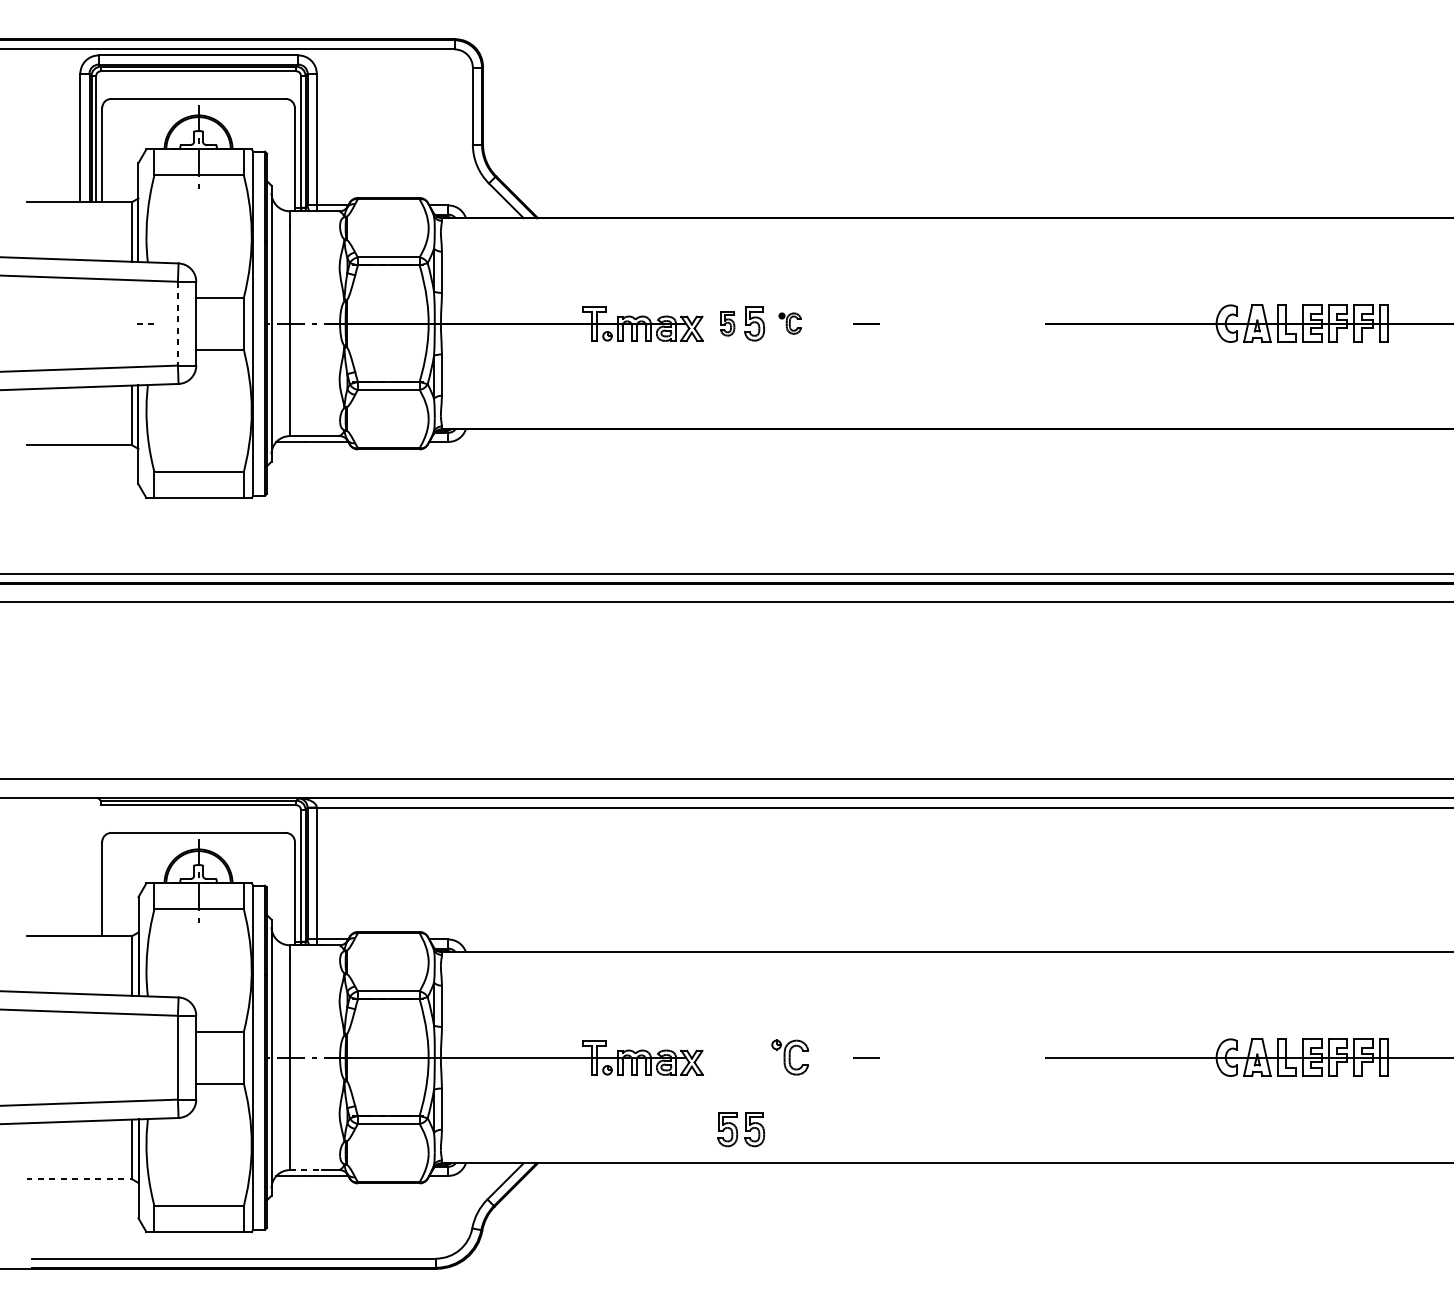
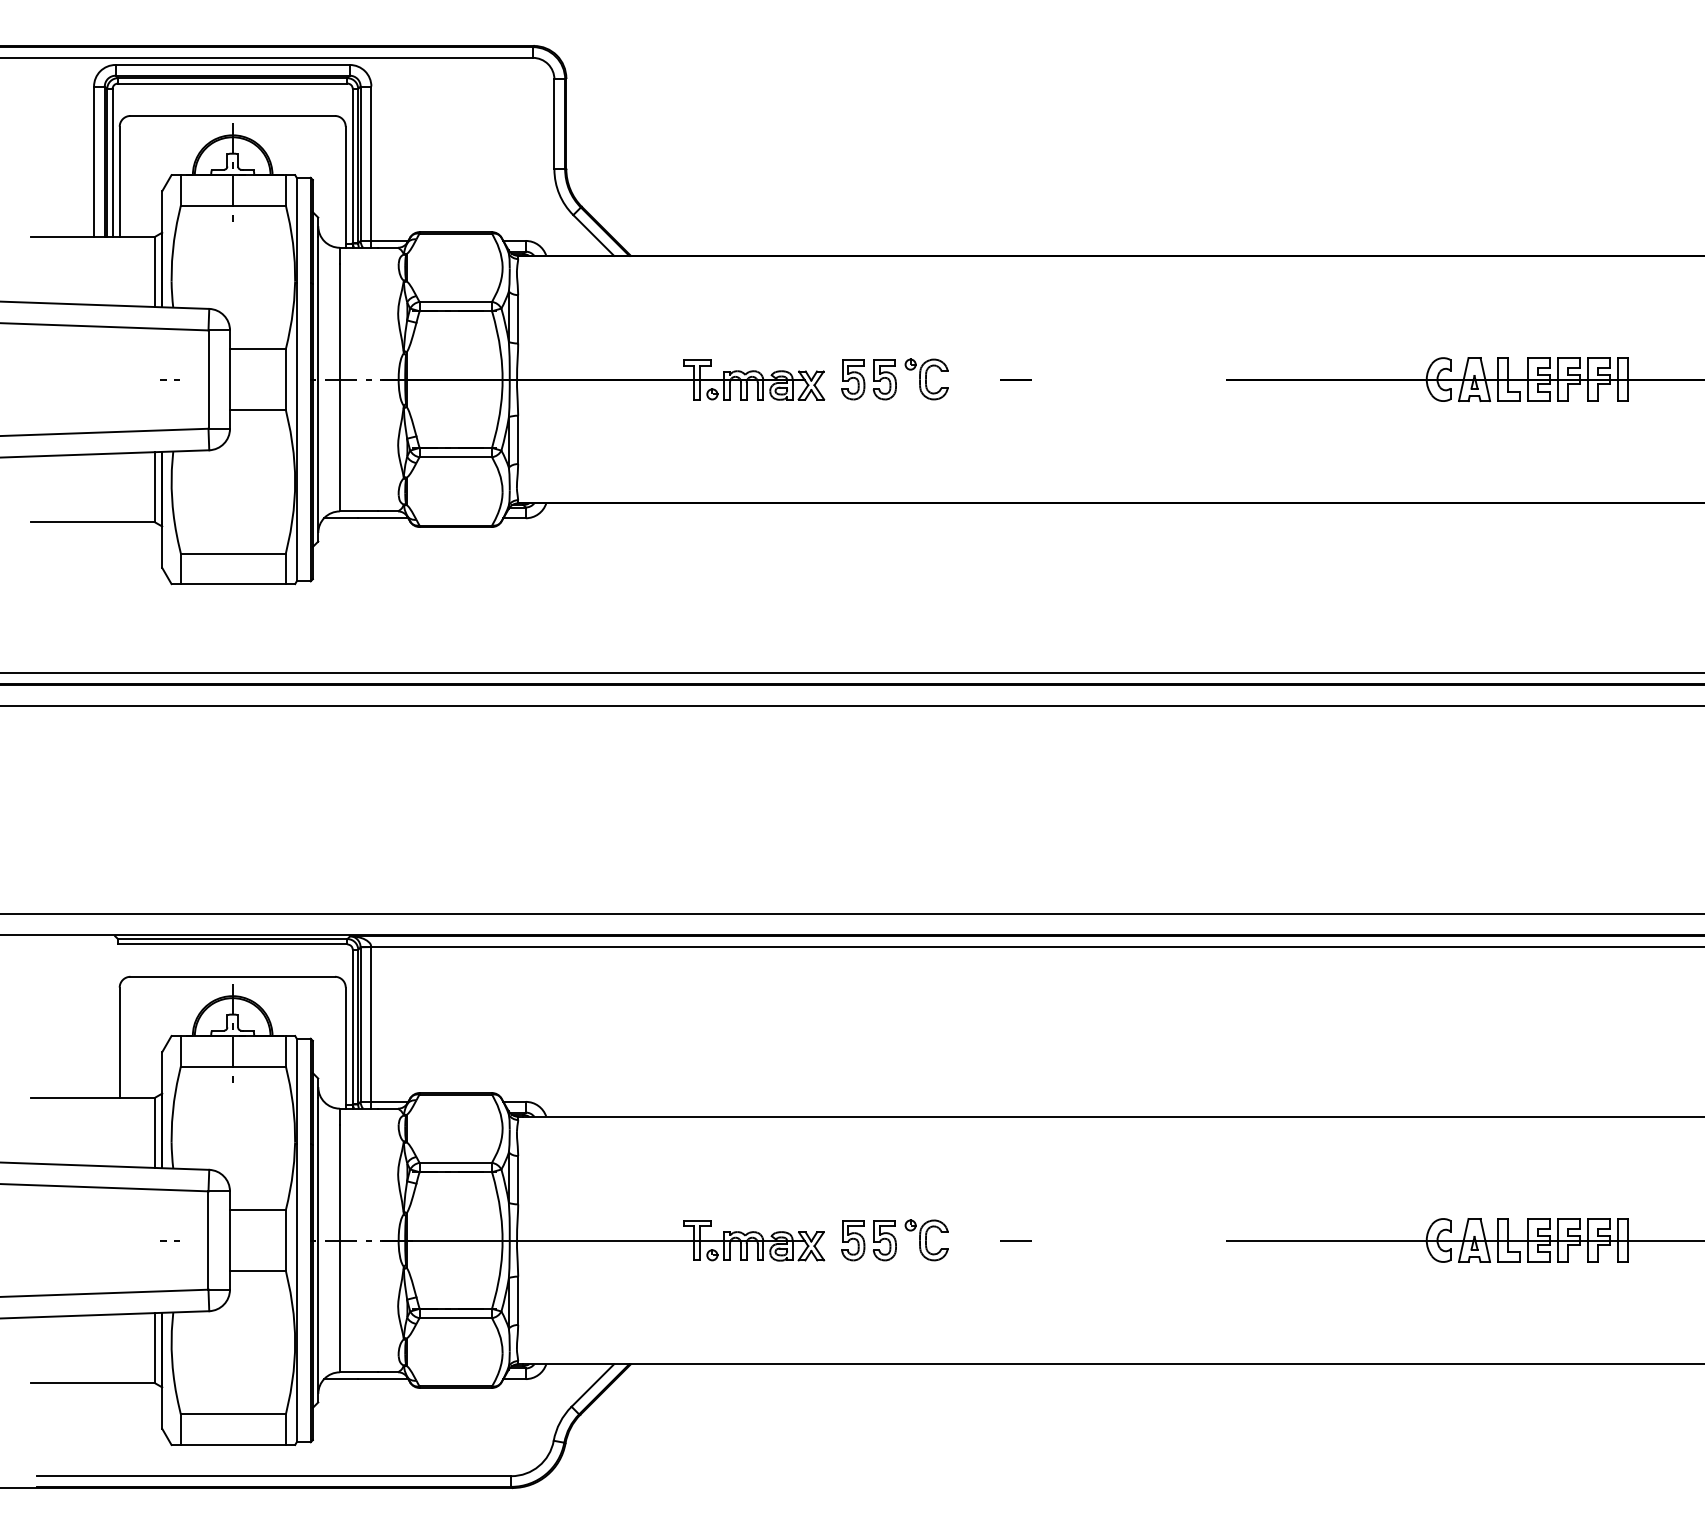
part: (727, 323) -> (853, 379), size x1.43
part: (790, 323) -> (926, 379), size x1.67
line: (177, 324) -> (208, 380), dashed -> solid
line: (142, 1057) -> (166, 1240), added
part: (740, 1129) -> (868, 1240), moved
line: (306, 1170) -> (359, 1372), dashed -> solid
line: (79, 1179) -> (92, 1383), dashed -> solid

